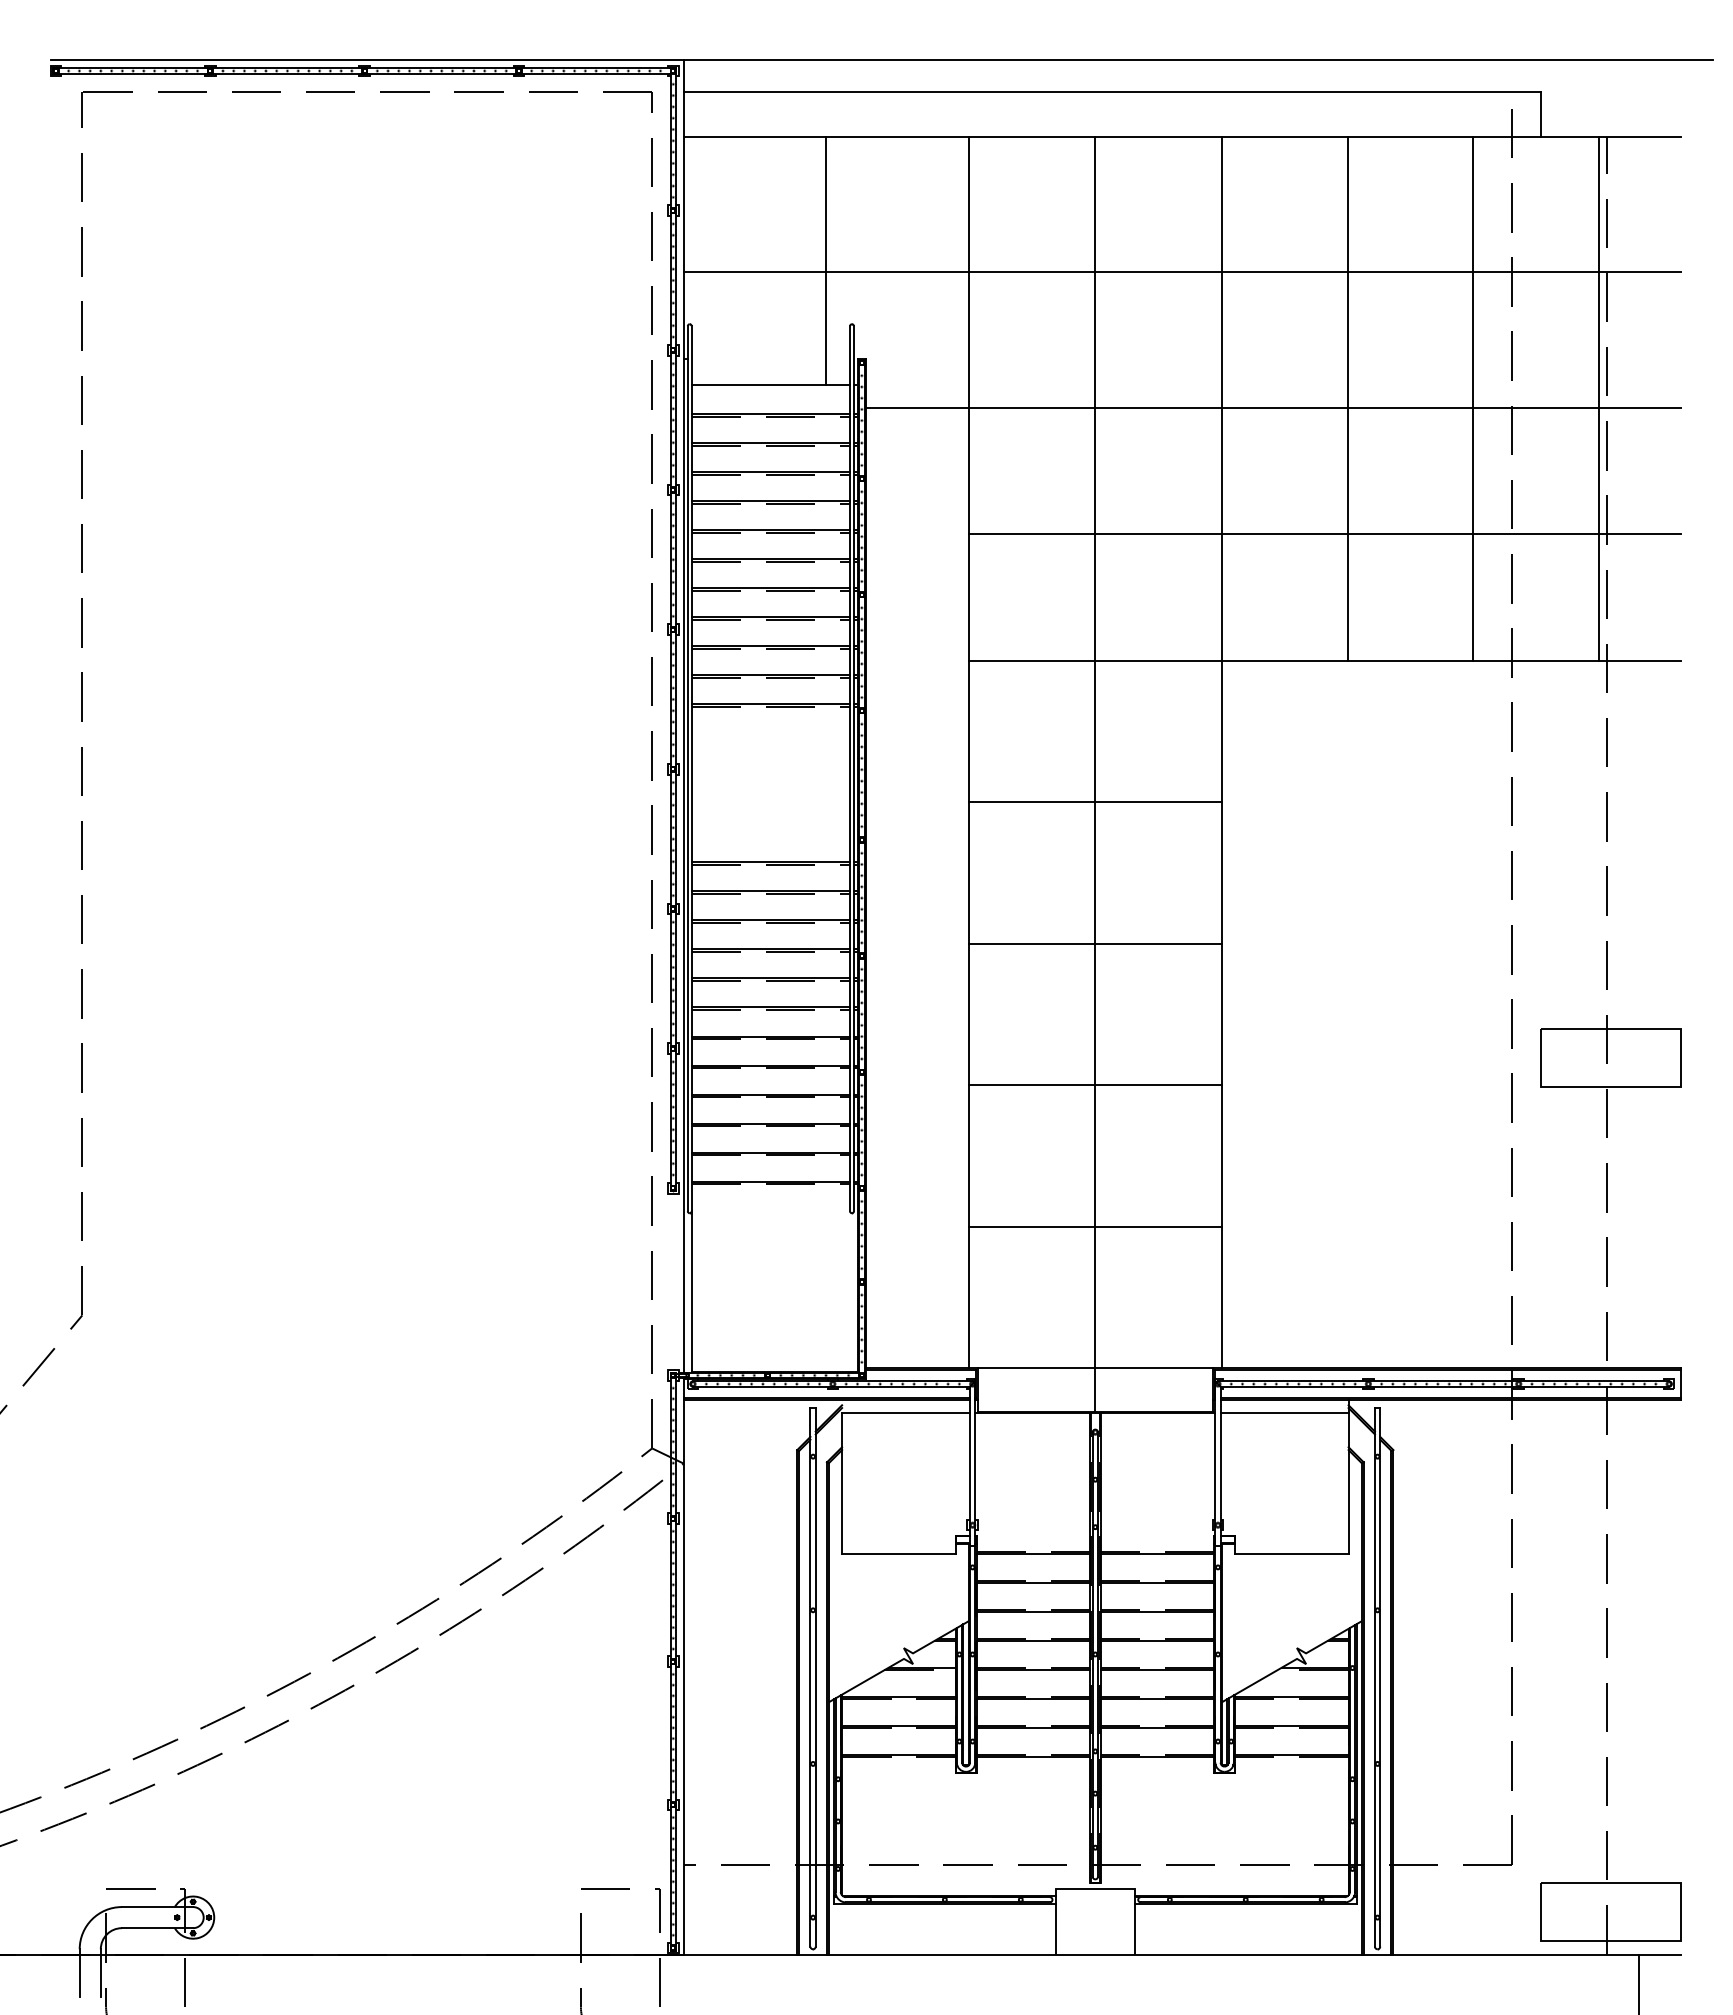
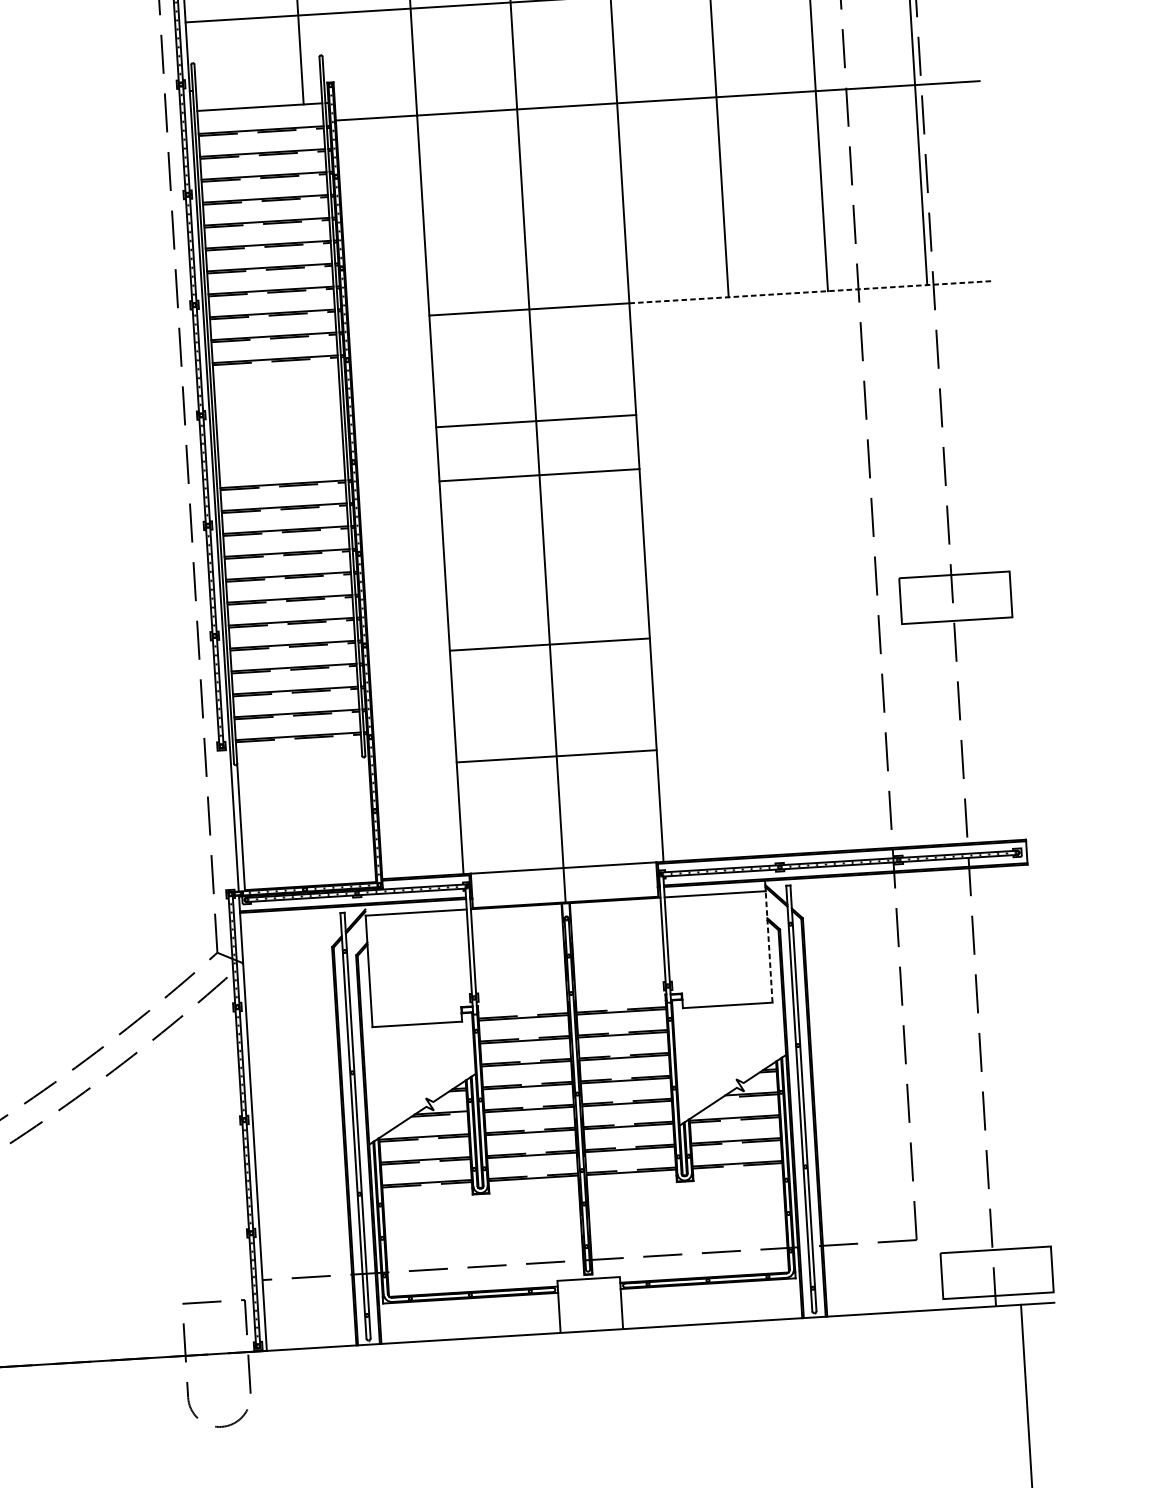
line: (1324, 534) -> (704, 198), removed
line: (1451, 660) -> (810, 291), solid -> dashed
line: (1094, 943) -> (538, 474), moved
line: (1348, 1483) -> (769, 946), solid -> dashed

